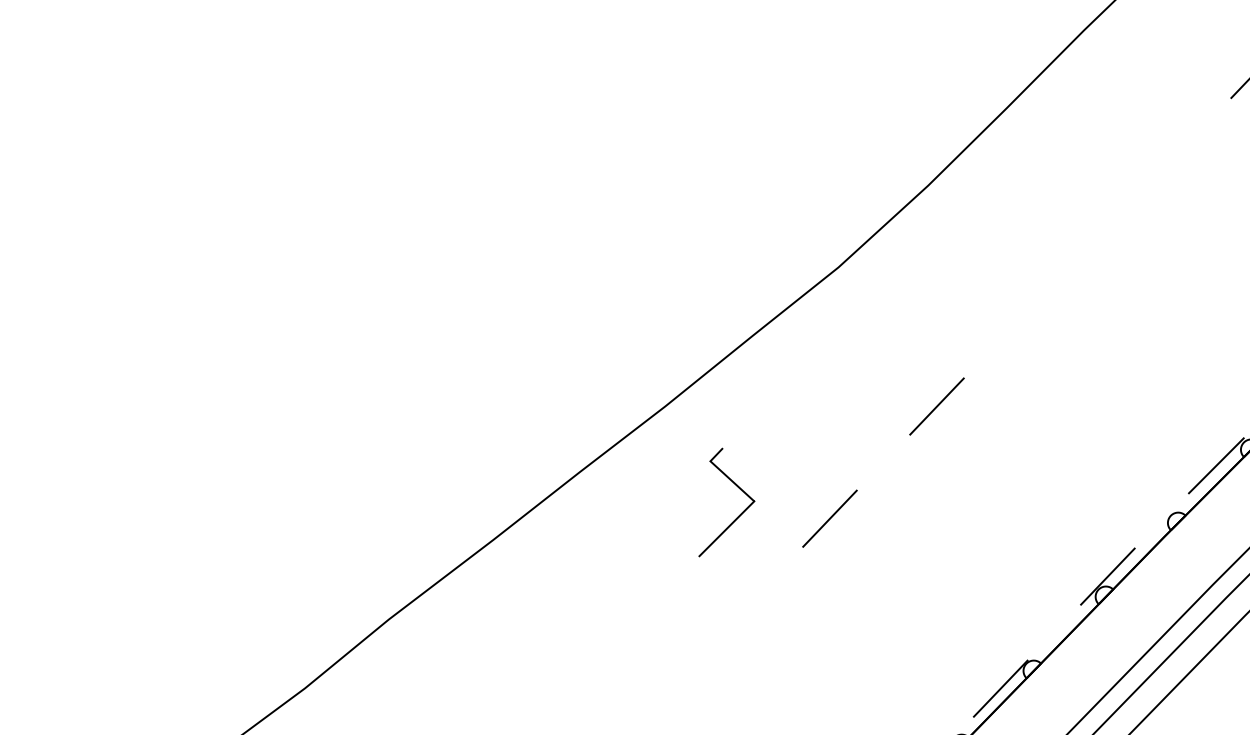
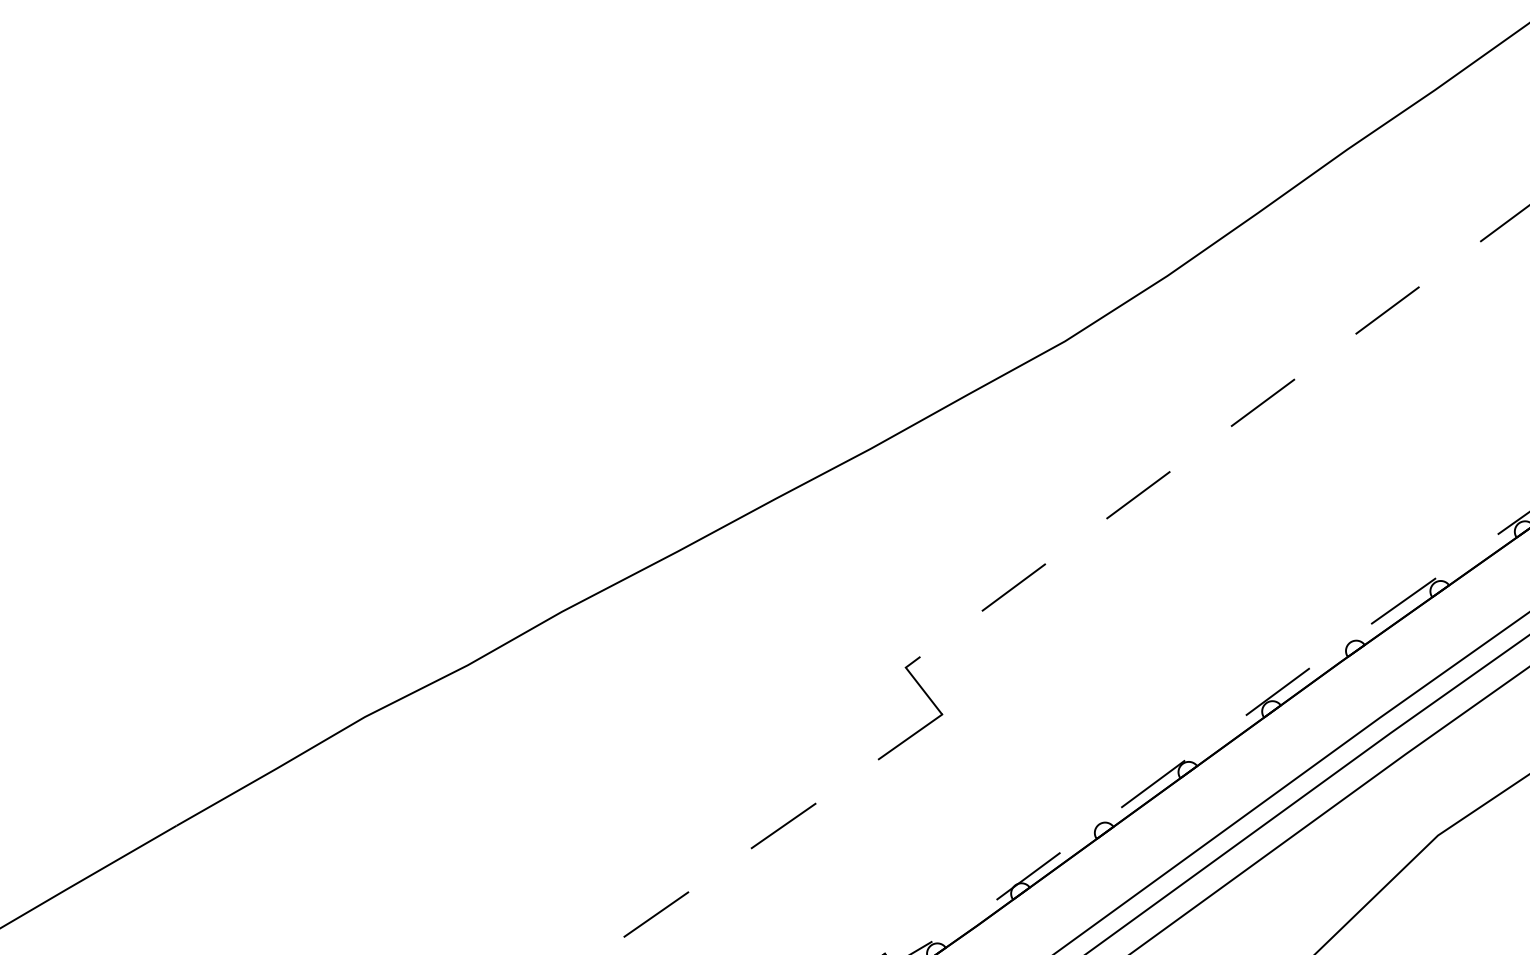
line: (1151, 182) -> (1387, 310), added
line: (1043, 294) -> (1262, 402), added
part: (736, 487) -> (927, 697), moved

